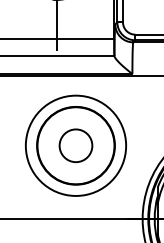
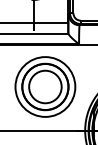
circle: (76, 144) -> (45, 86), size x1.67

